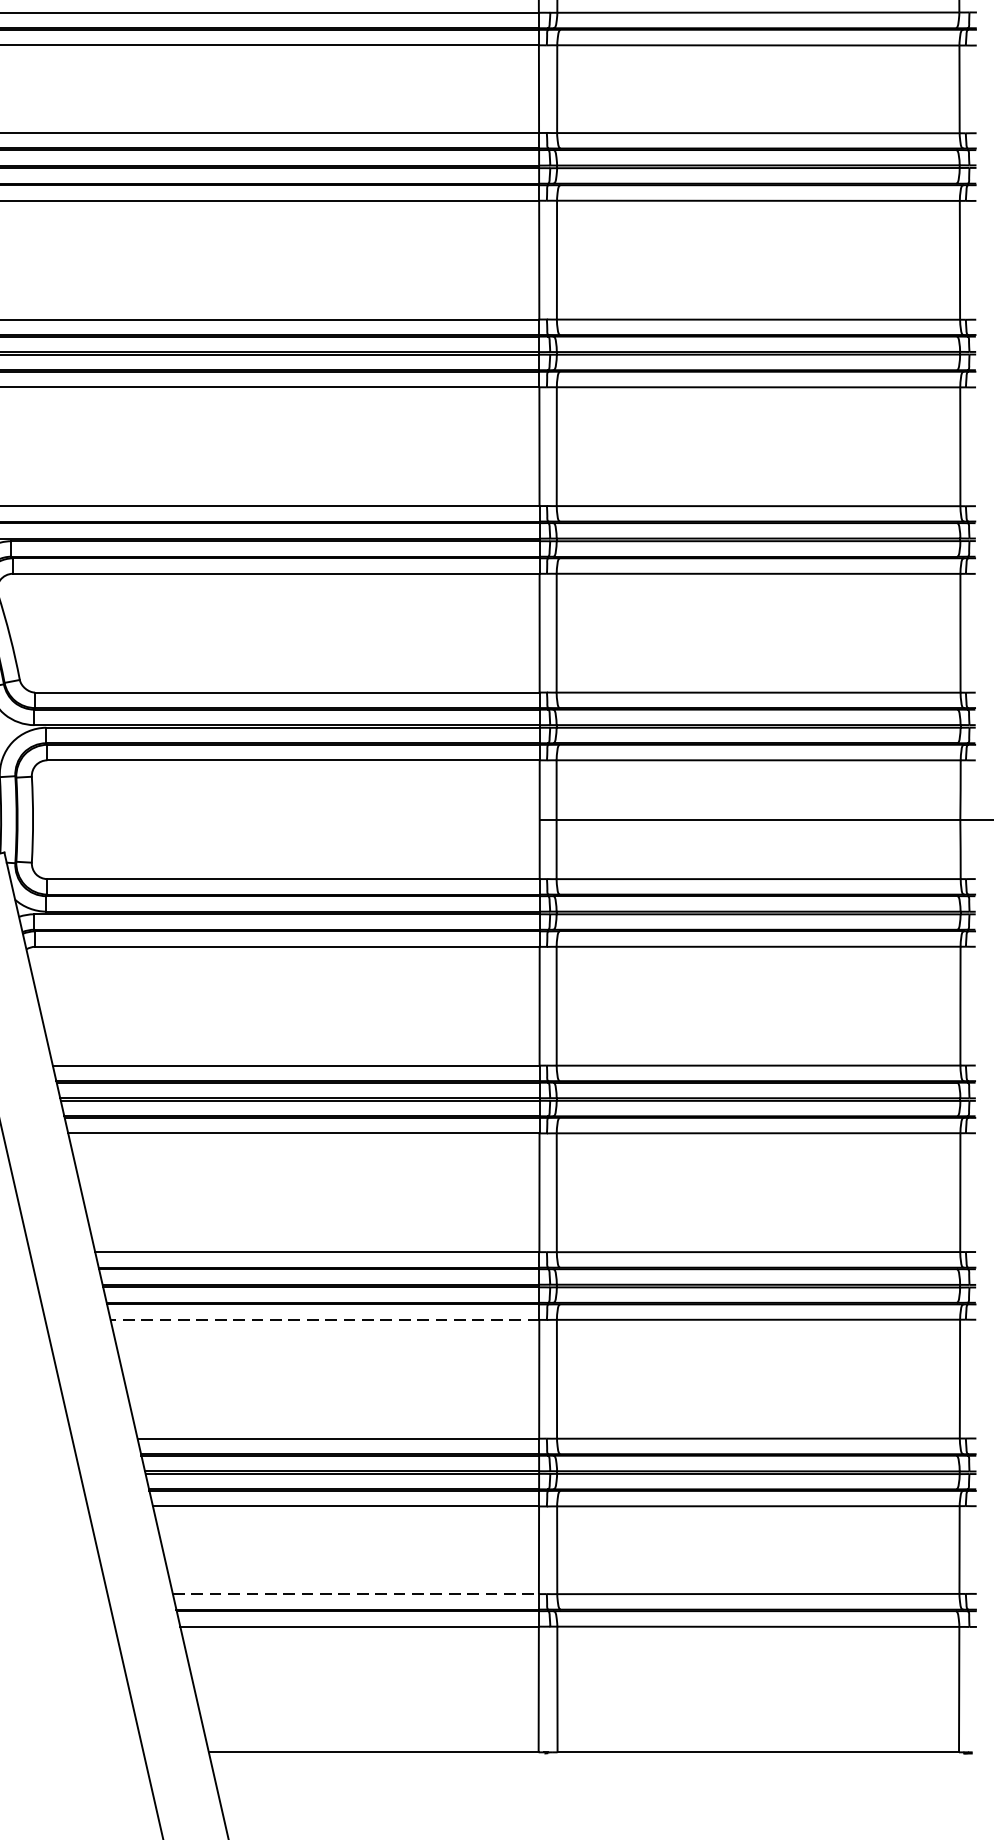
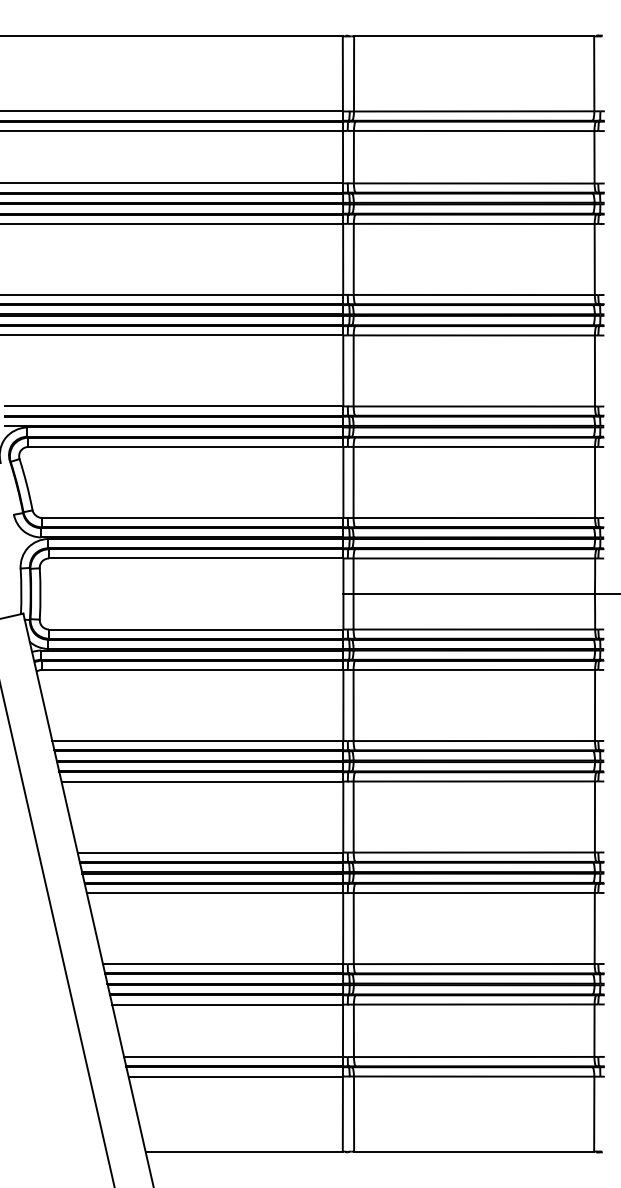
line: (324, 1320) -> (214, 893), dashed -> solid
line: (357, 1594) -> (234, 1057), dashed -> solid

